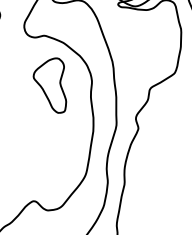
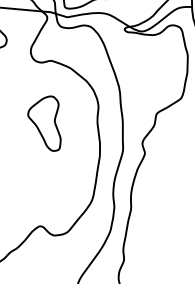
part: (49, 85) -> (44, 123), moved

